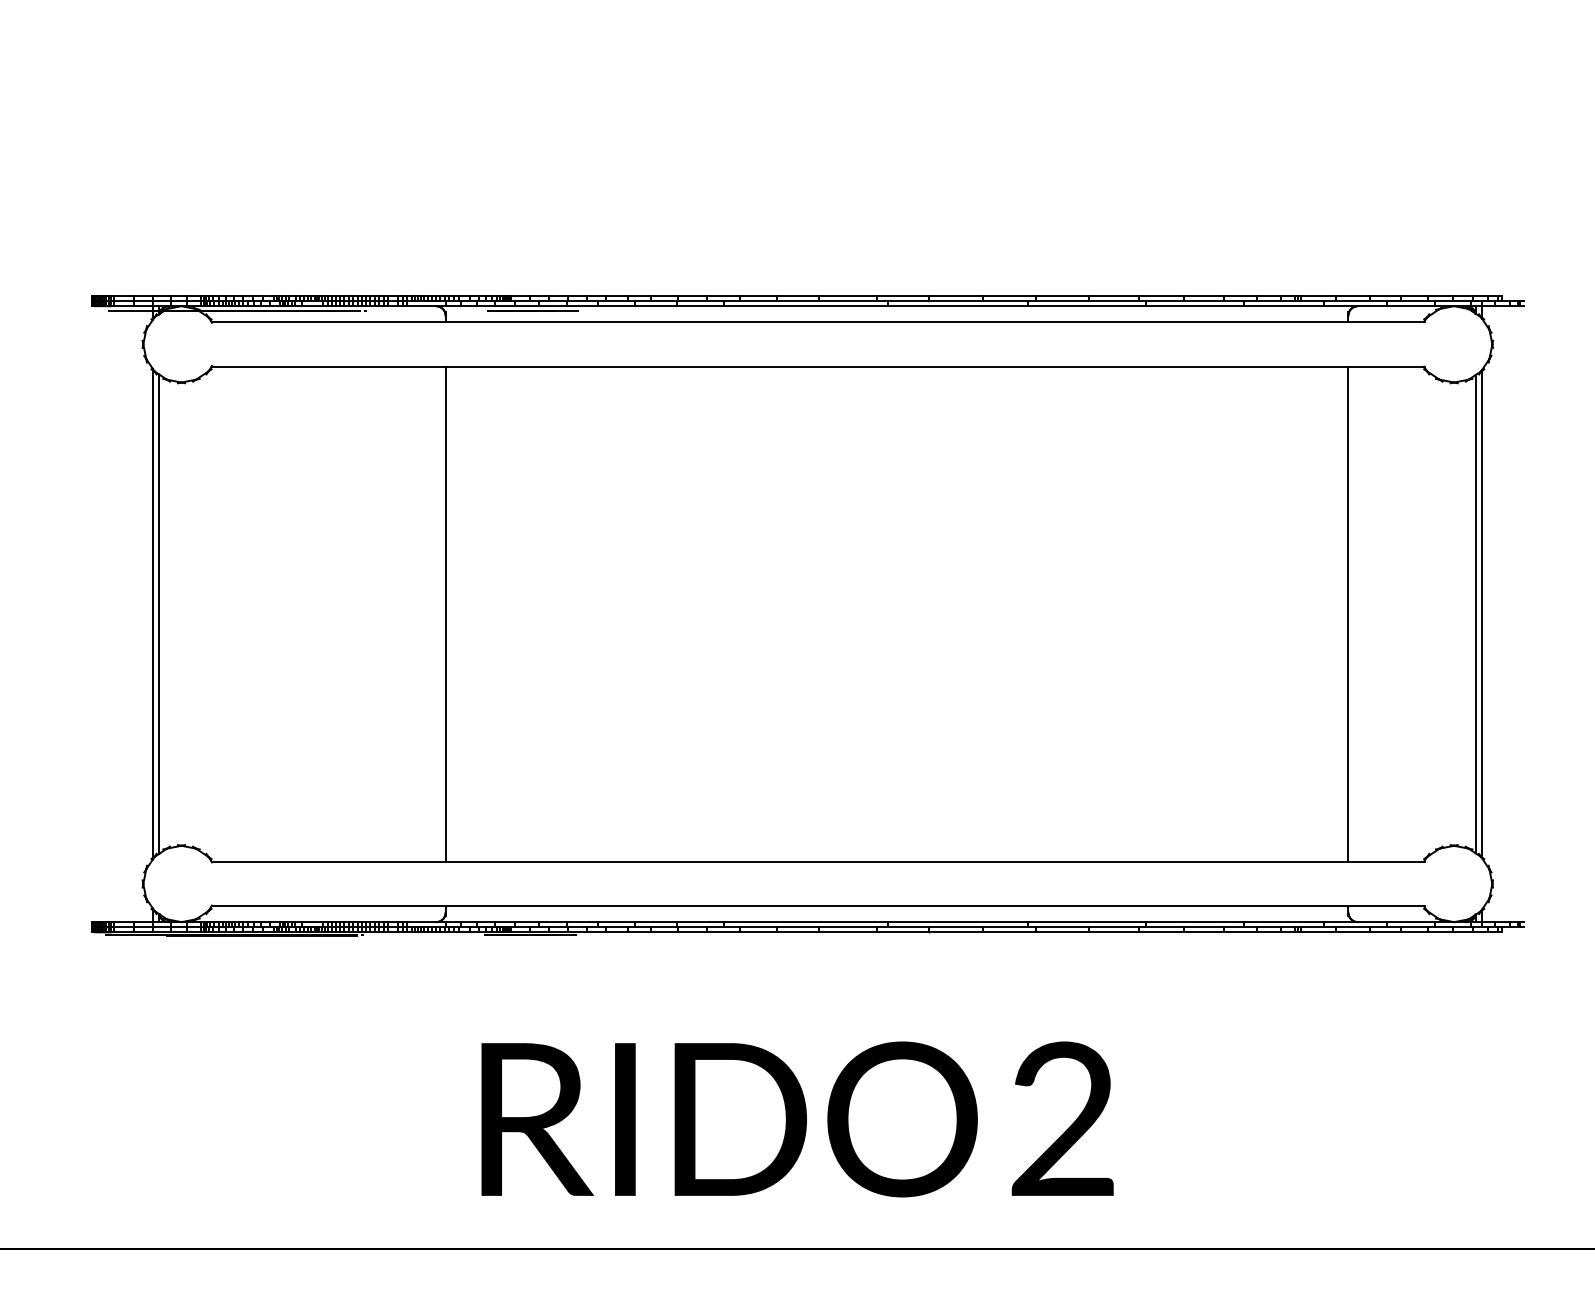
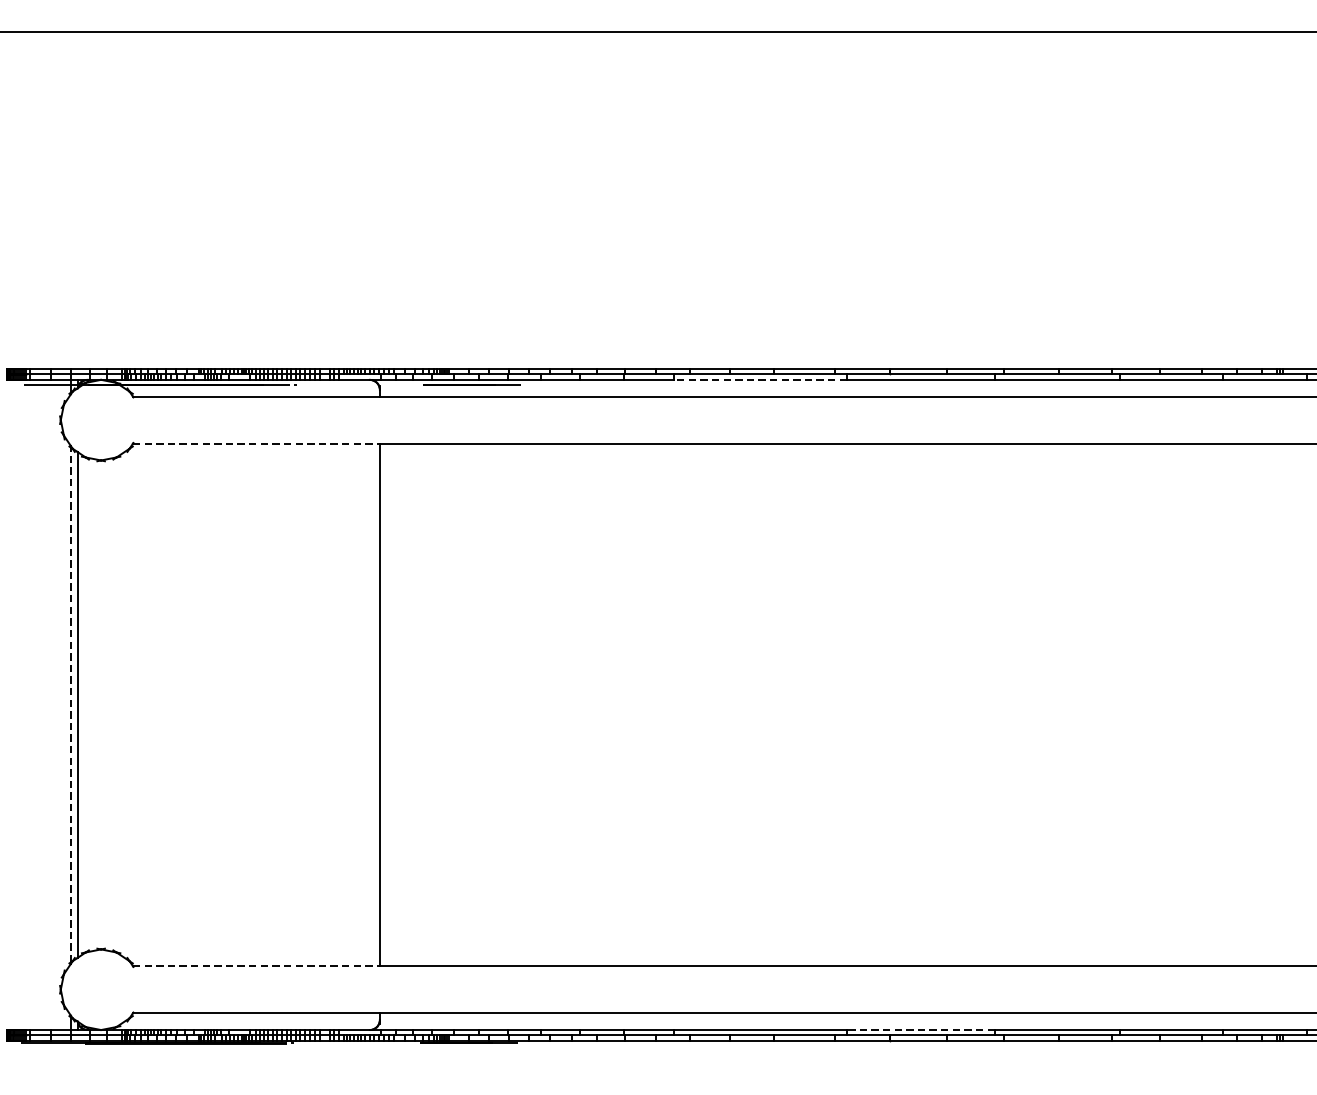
line: (806, 306) -> (760, 380), solid -> dashed
line: (328, 366) -> (256, 443), solid -> dashed
line: (152, 614) -> (70, 705), solid -> dashed
line: (328, 861) -> (256, 966), solid -> dashed
line: (957, 922) -> (920, 1030), solid -> dashed

